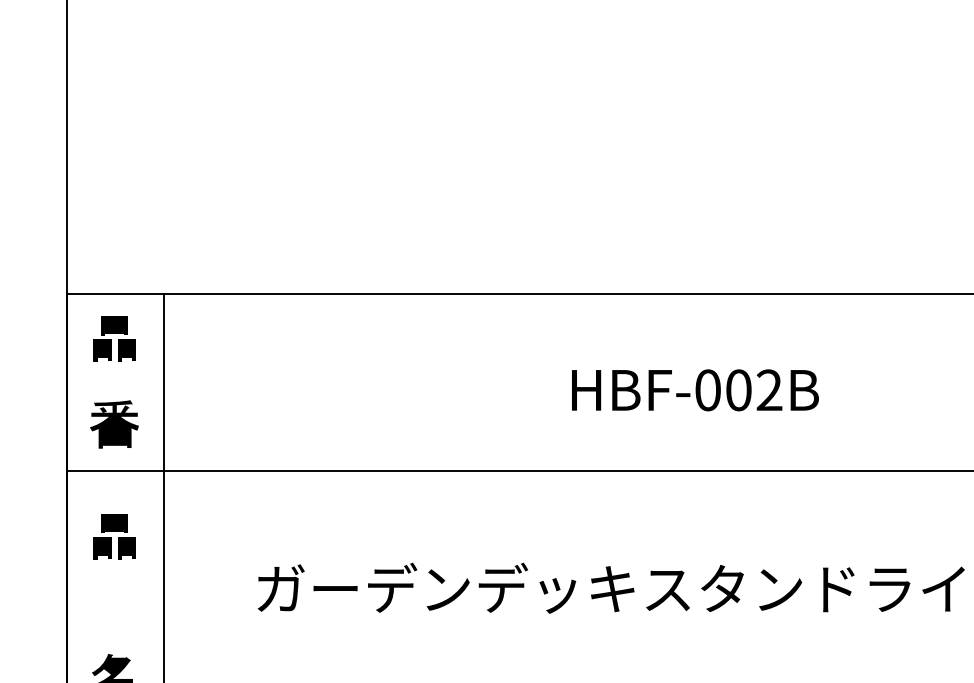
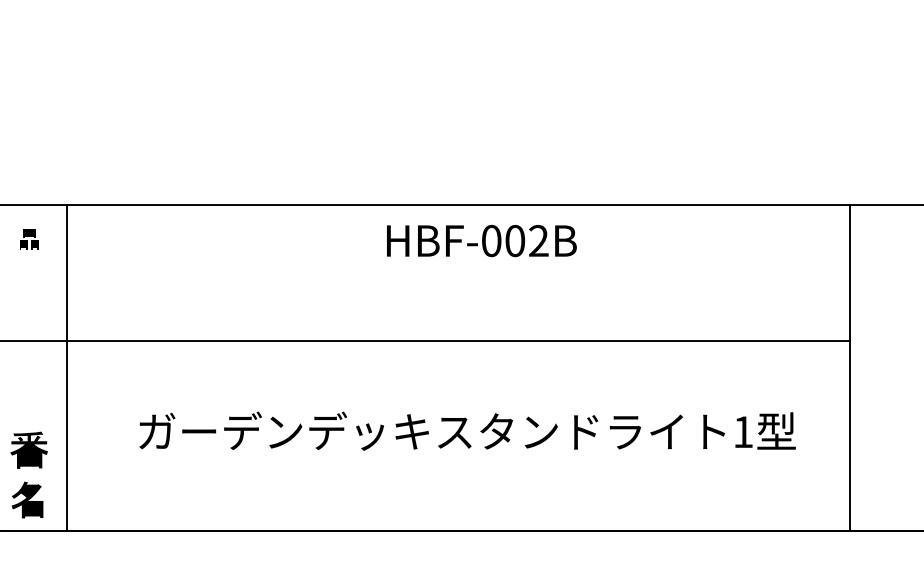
part: (114, 338) -> (29, 239), size x0.6
part: (694, 390) -> (481, 241), moved
part: (113, 423) -> (28, 449), moved
part: (114, 536) -> (29, 391), removed

